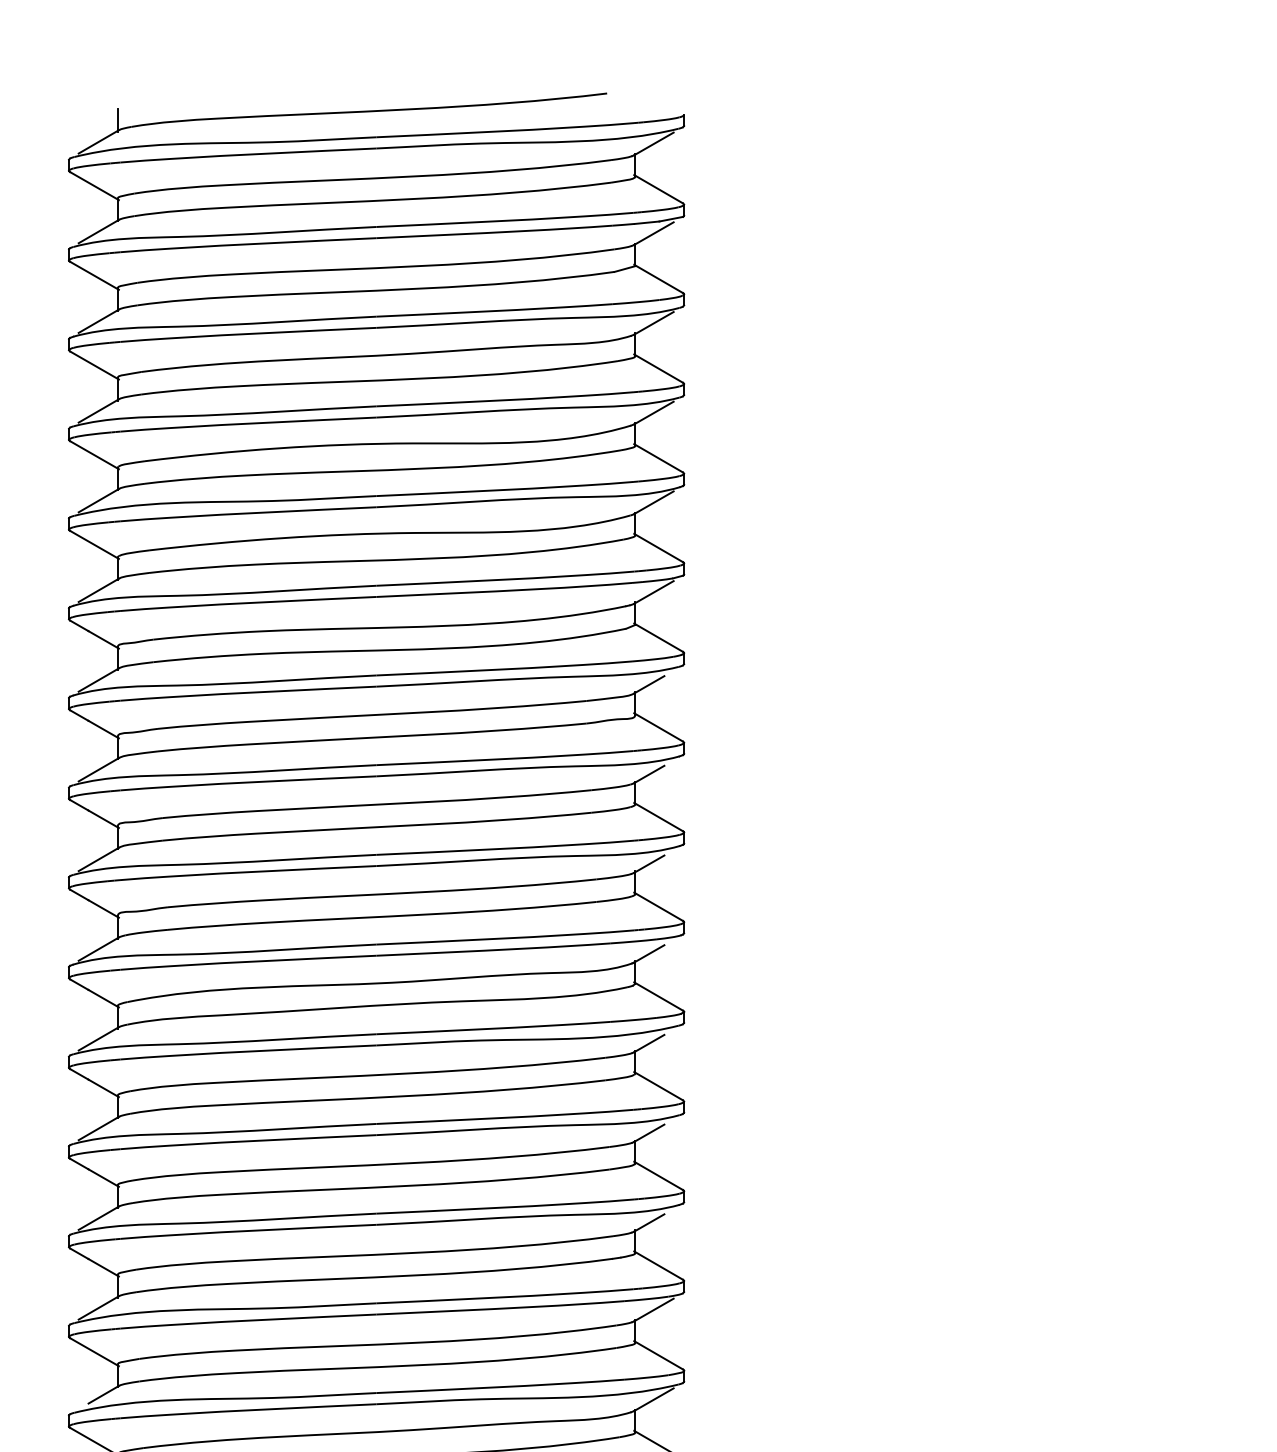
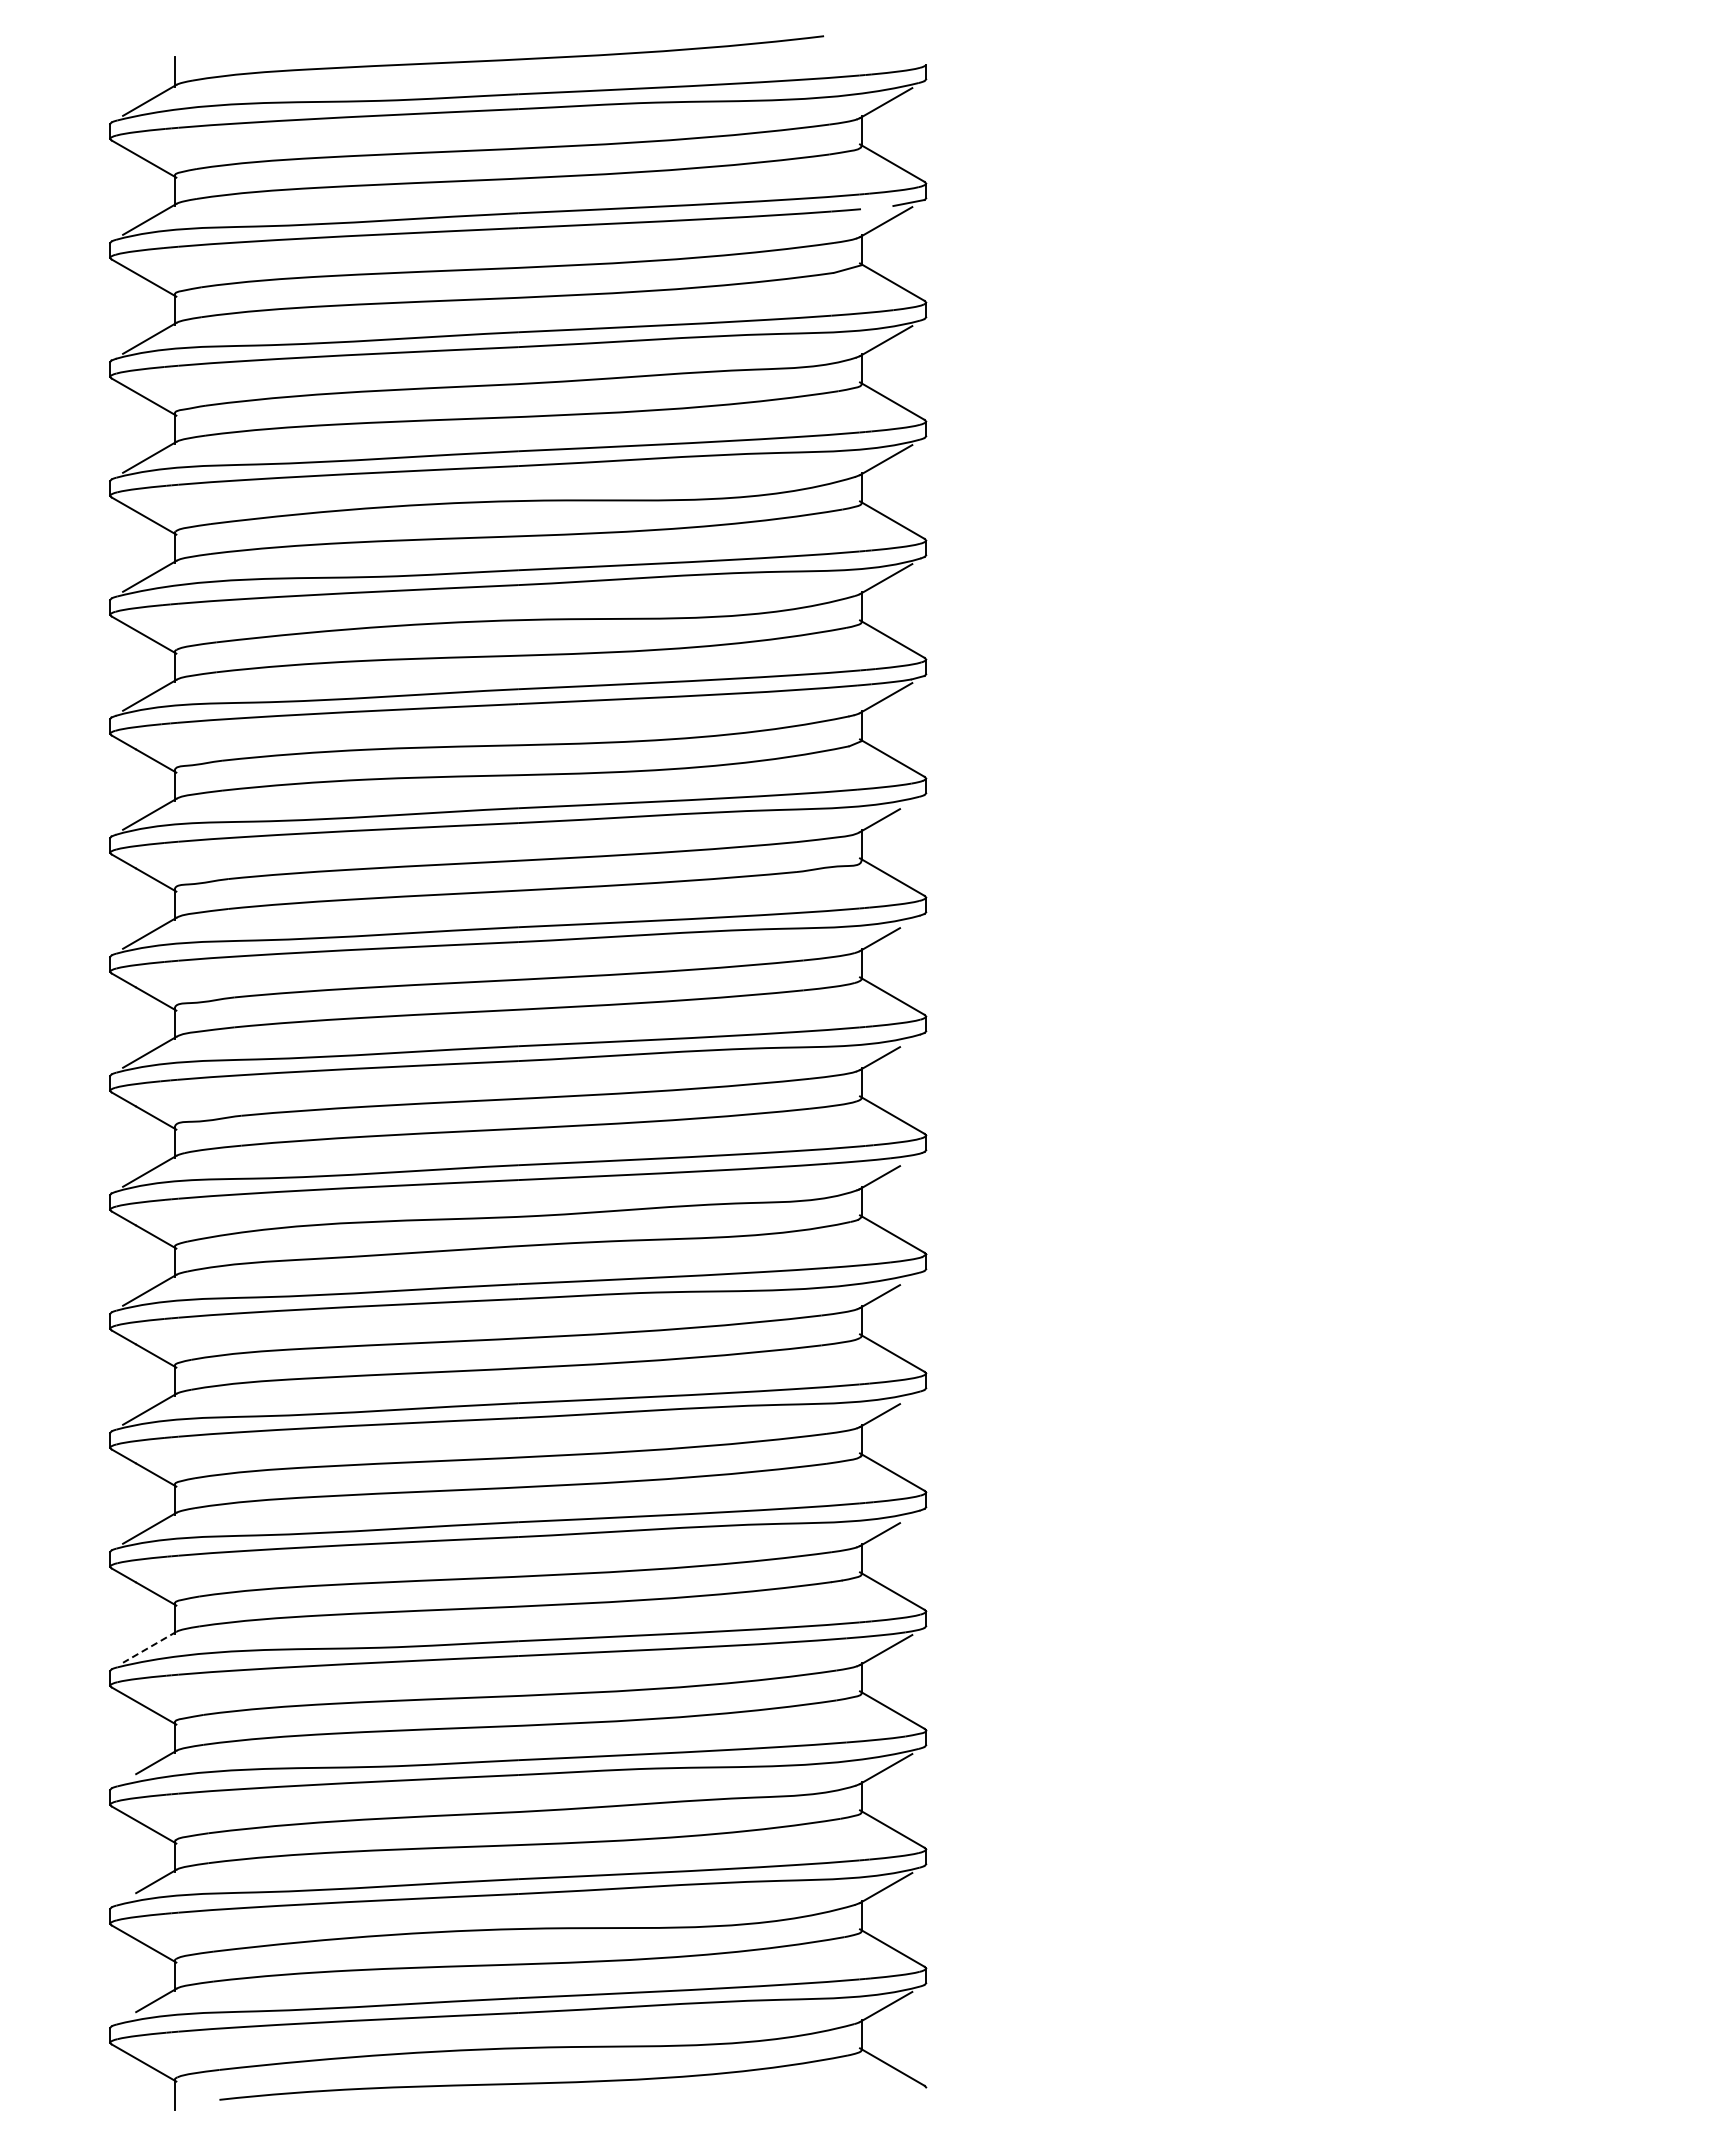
line: (647, 222) -> (877, 207), removed
line: (98, 1308) -> (149, 1647), solid -> dashed

